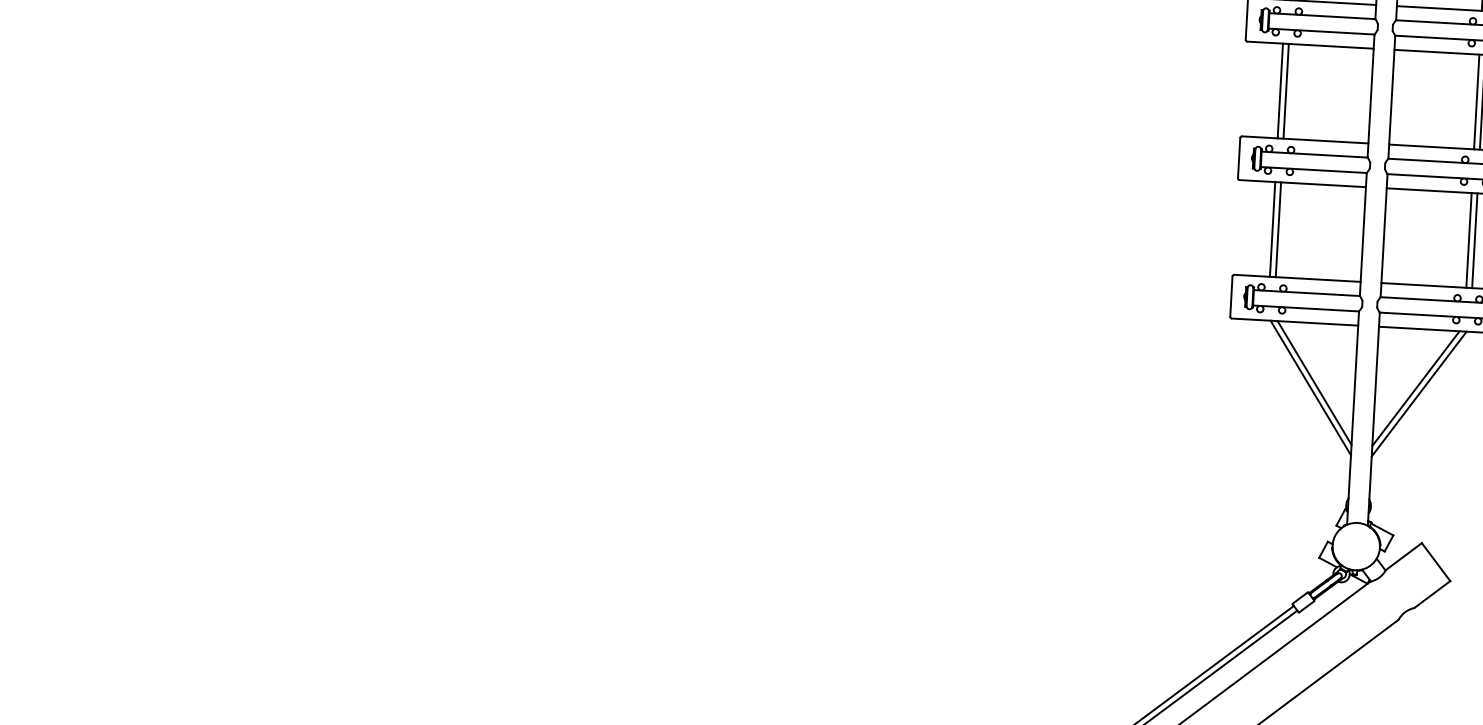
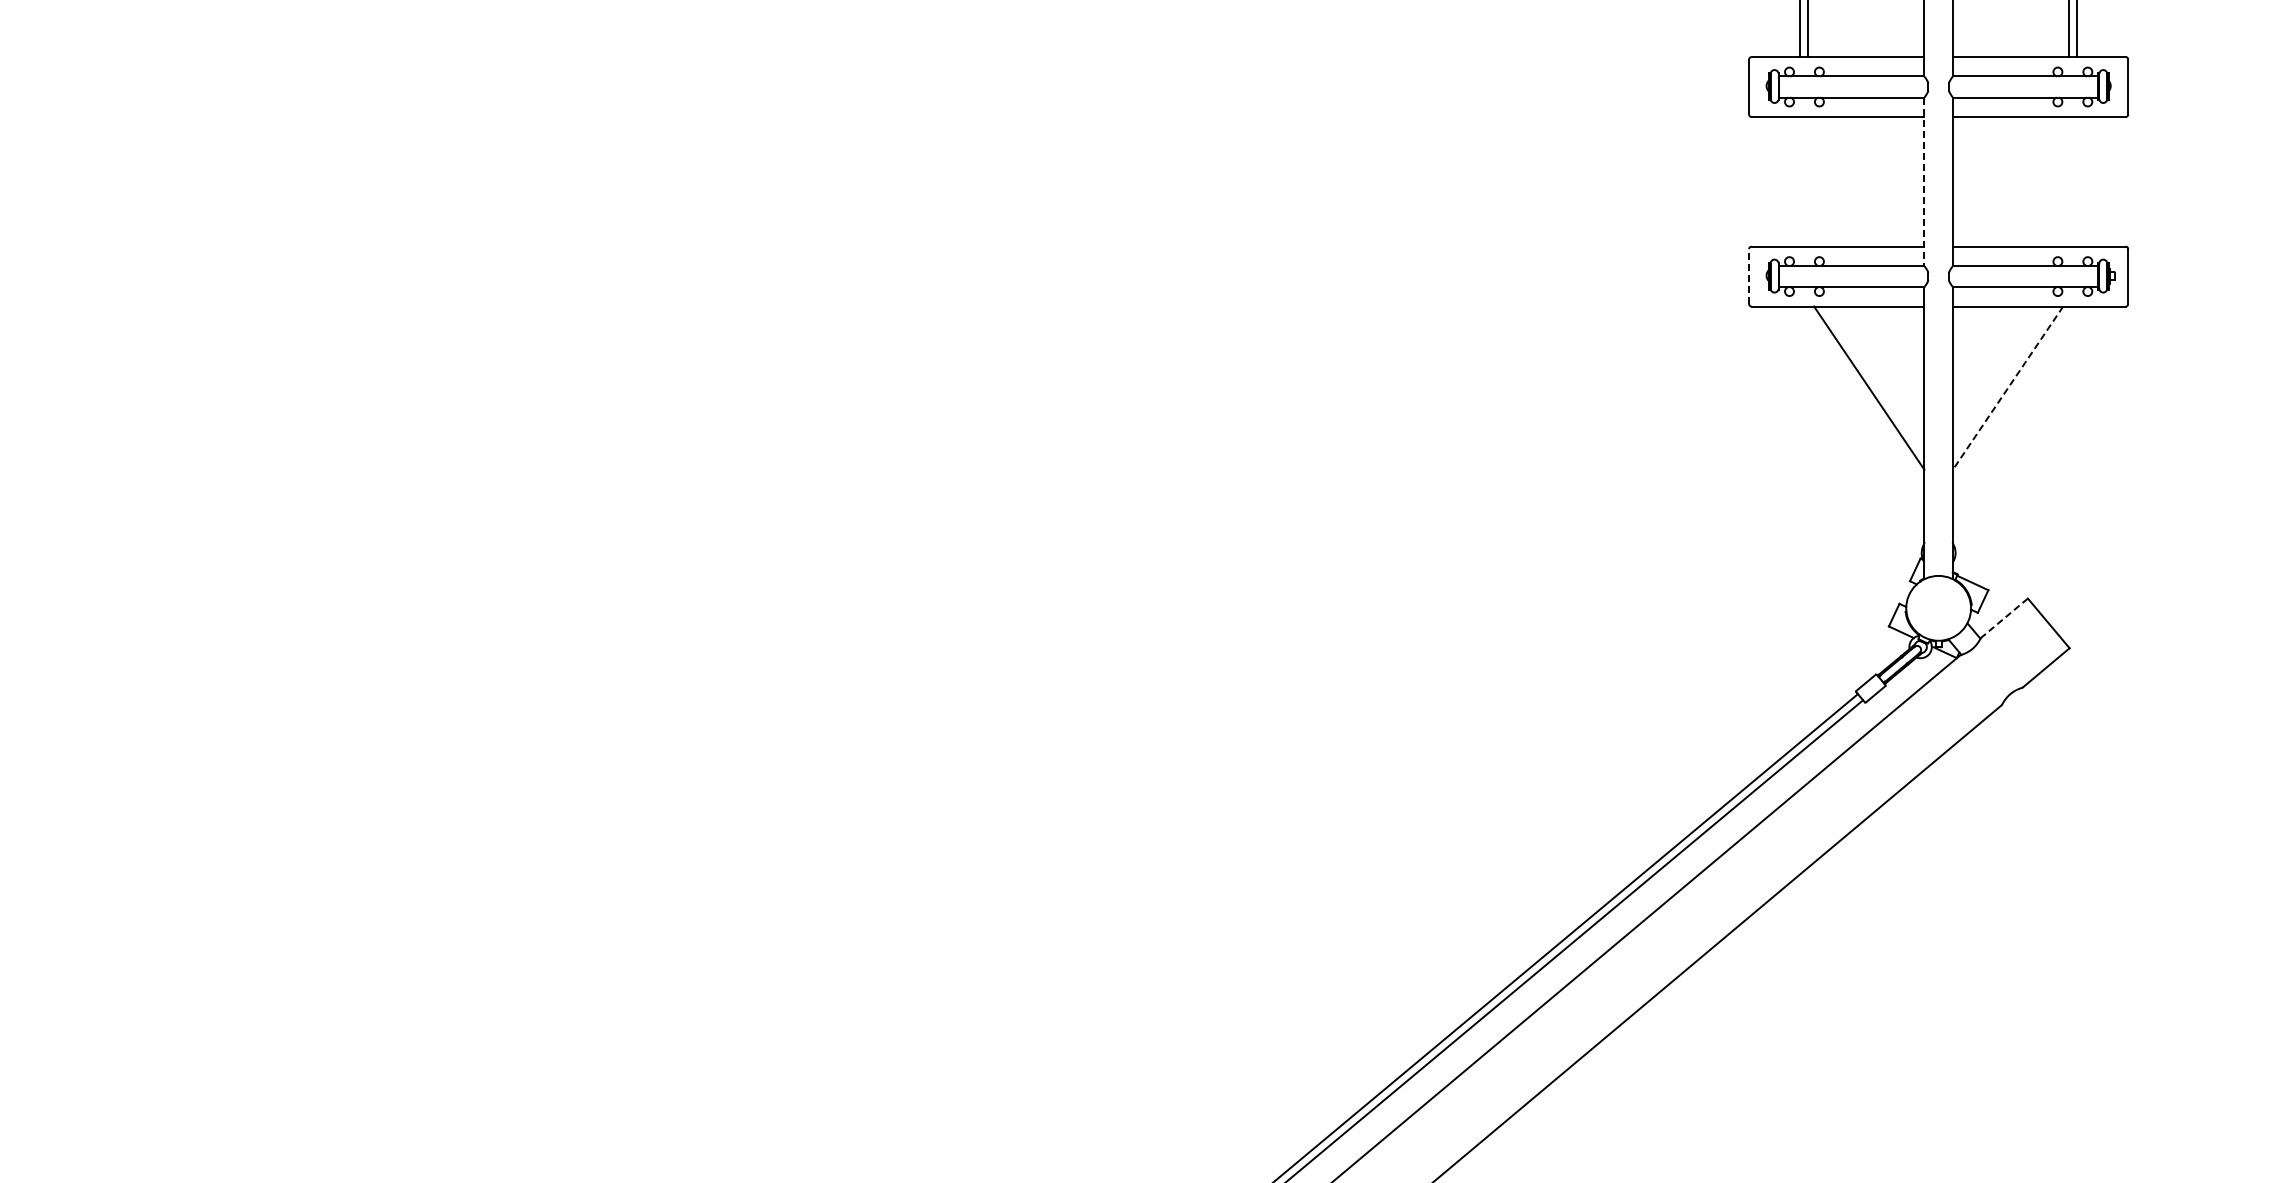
line: (1272, 229) -> (1800, 181), removed
line: (1278, 229) -> (1808, 181), removed
line: (1363, 235) -> (1924, 182), solid -> dashed
line: (1469, 240) -> (2069, 181), removed
line: (1475, 240) -> (2077, 181), removed
line: (1231, 296) -> (1749, 276), solid -> dashed
line: (1310, 388) -> (1864, 395), removed
line: (1416, 388) -> (2008, 388), solid -> dashed
line: (1418, 394) -> (2012, 395), removed
line: (1403, 556) -> (2004, 618), solid -> dashed

